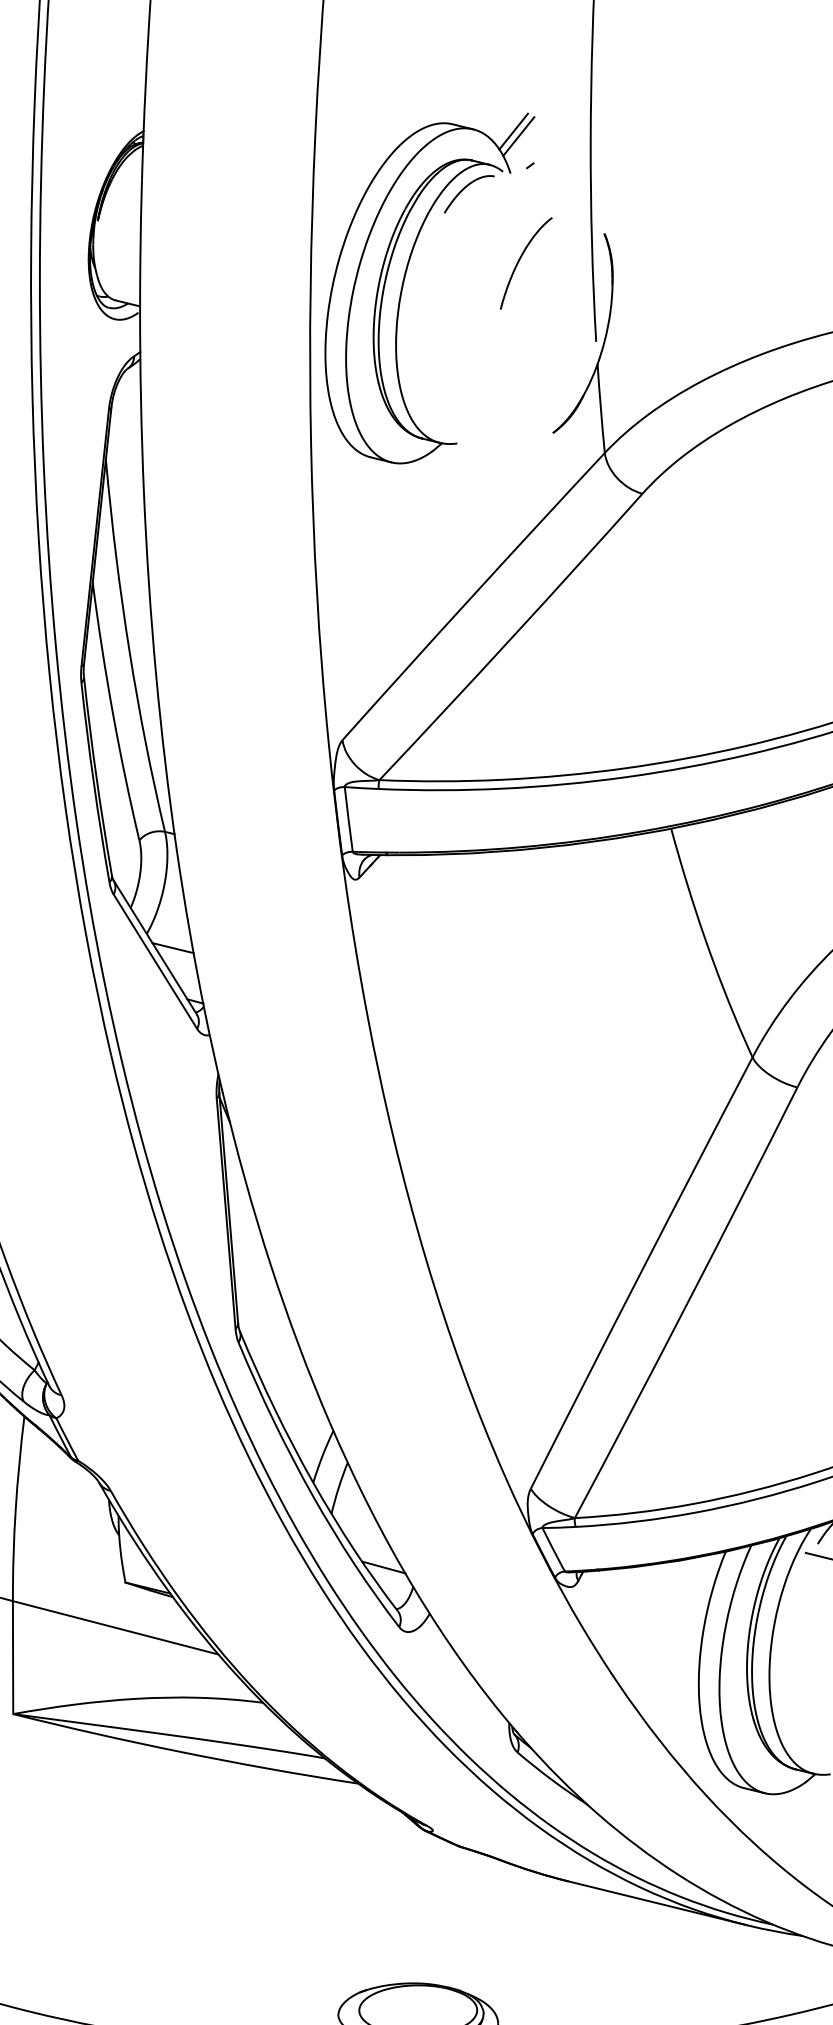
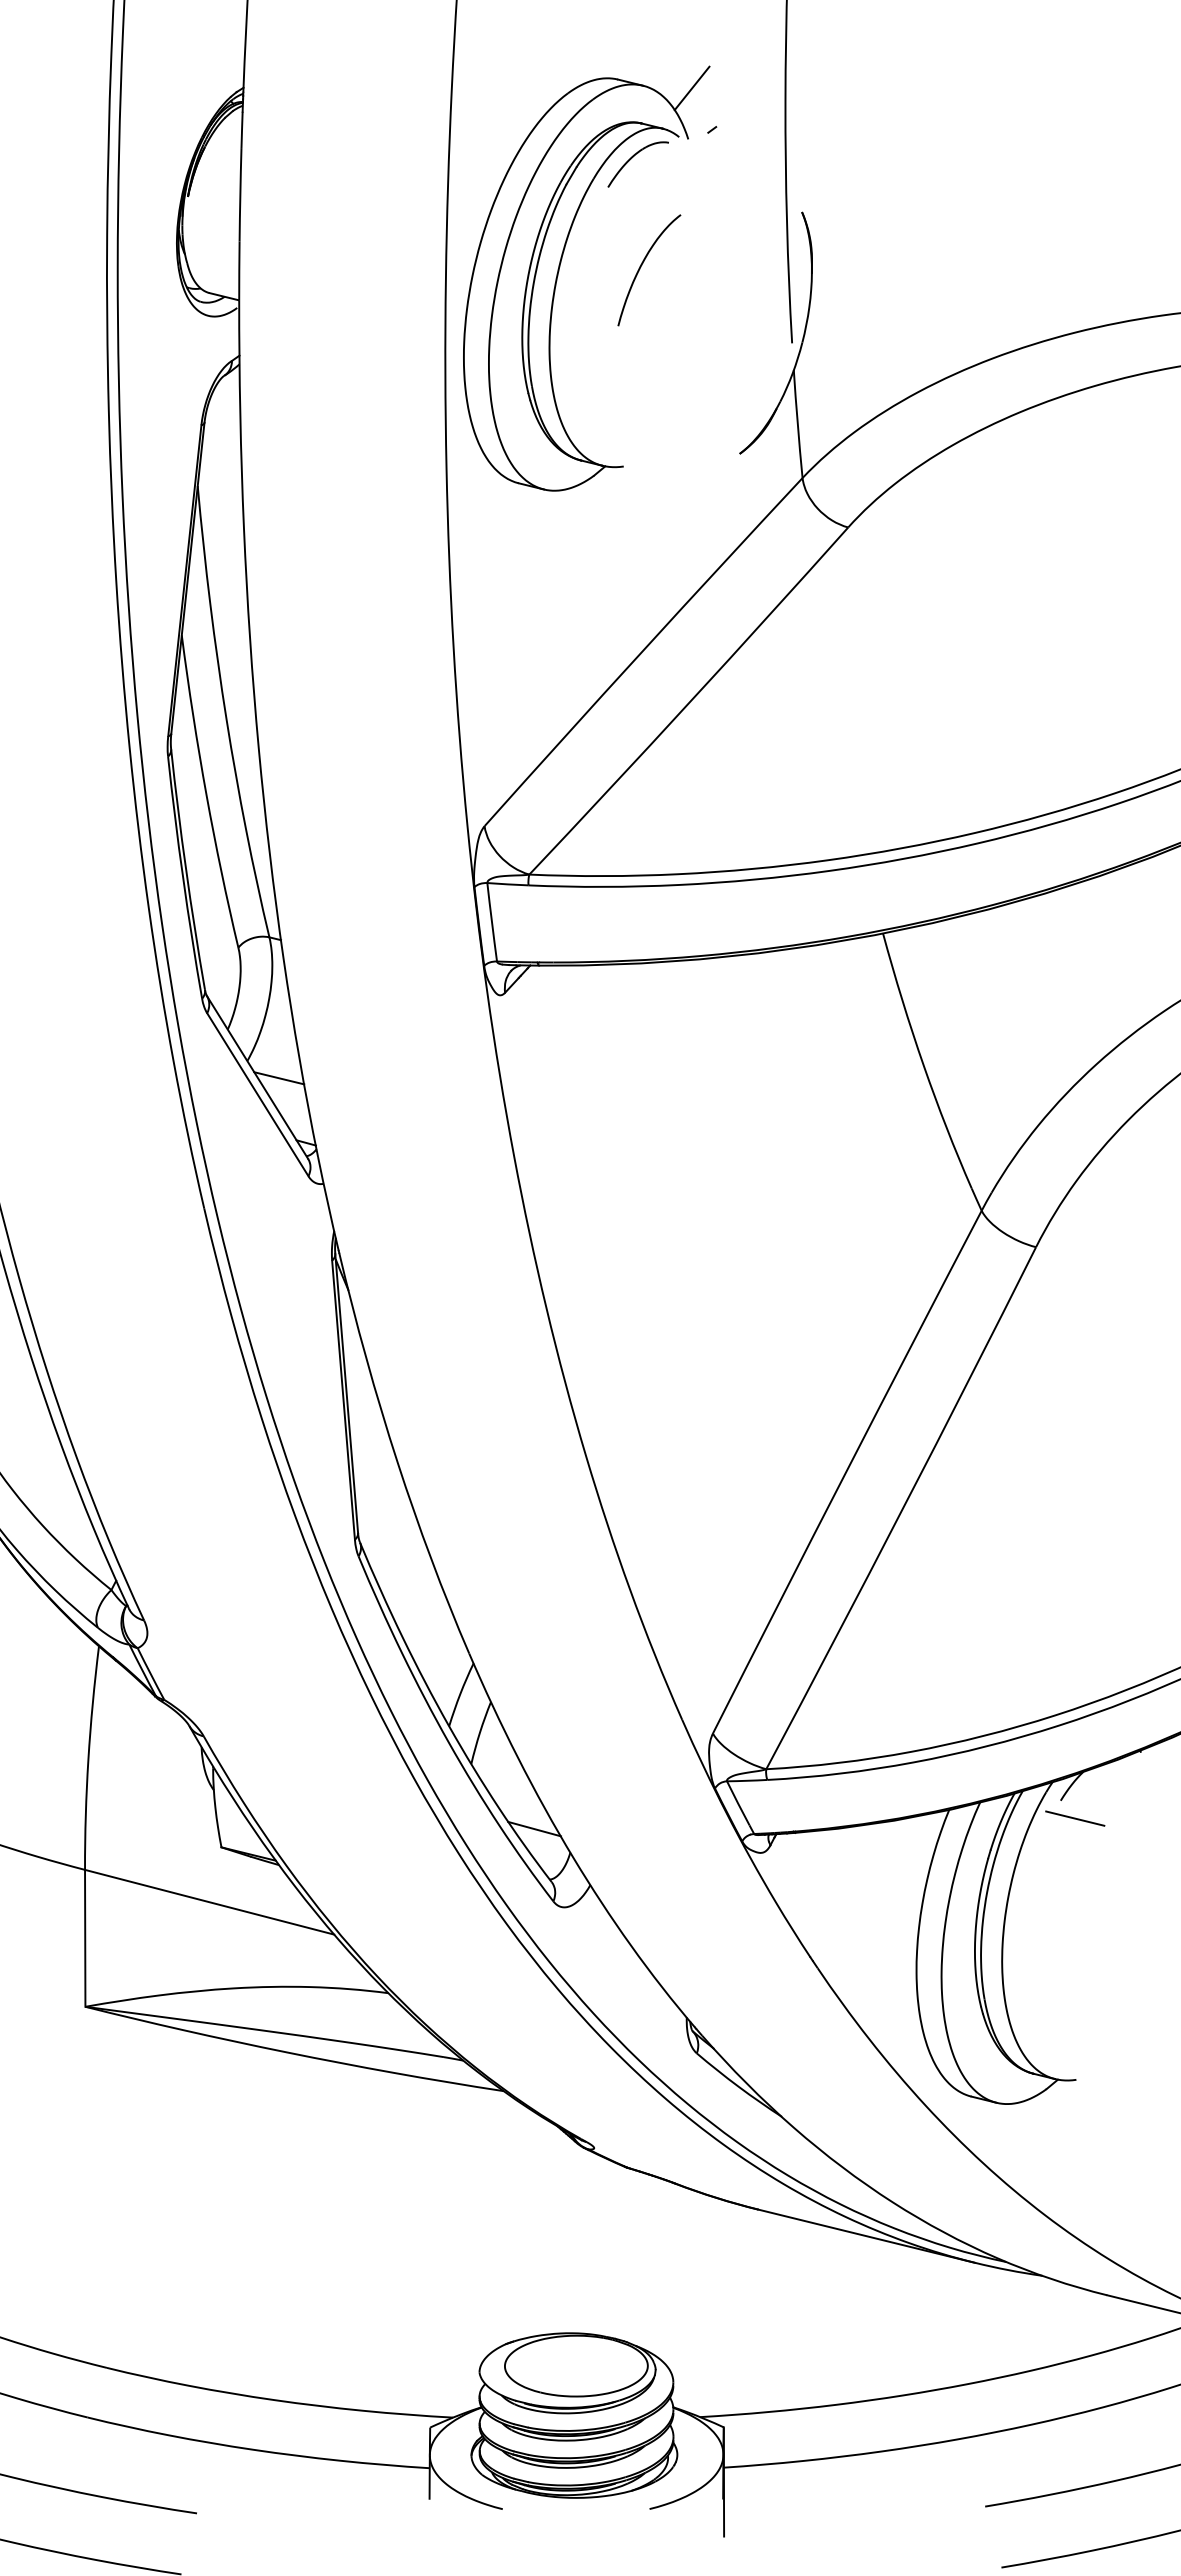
line: (518, 136) -> (698, 94), removed
curve: (519, 261) -> (641, 267), moved

